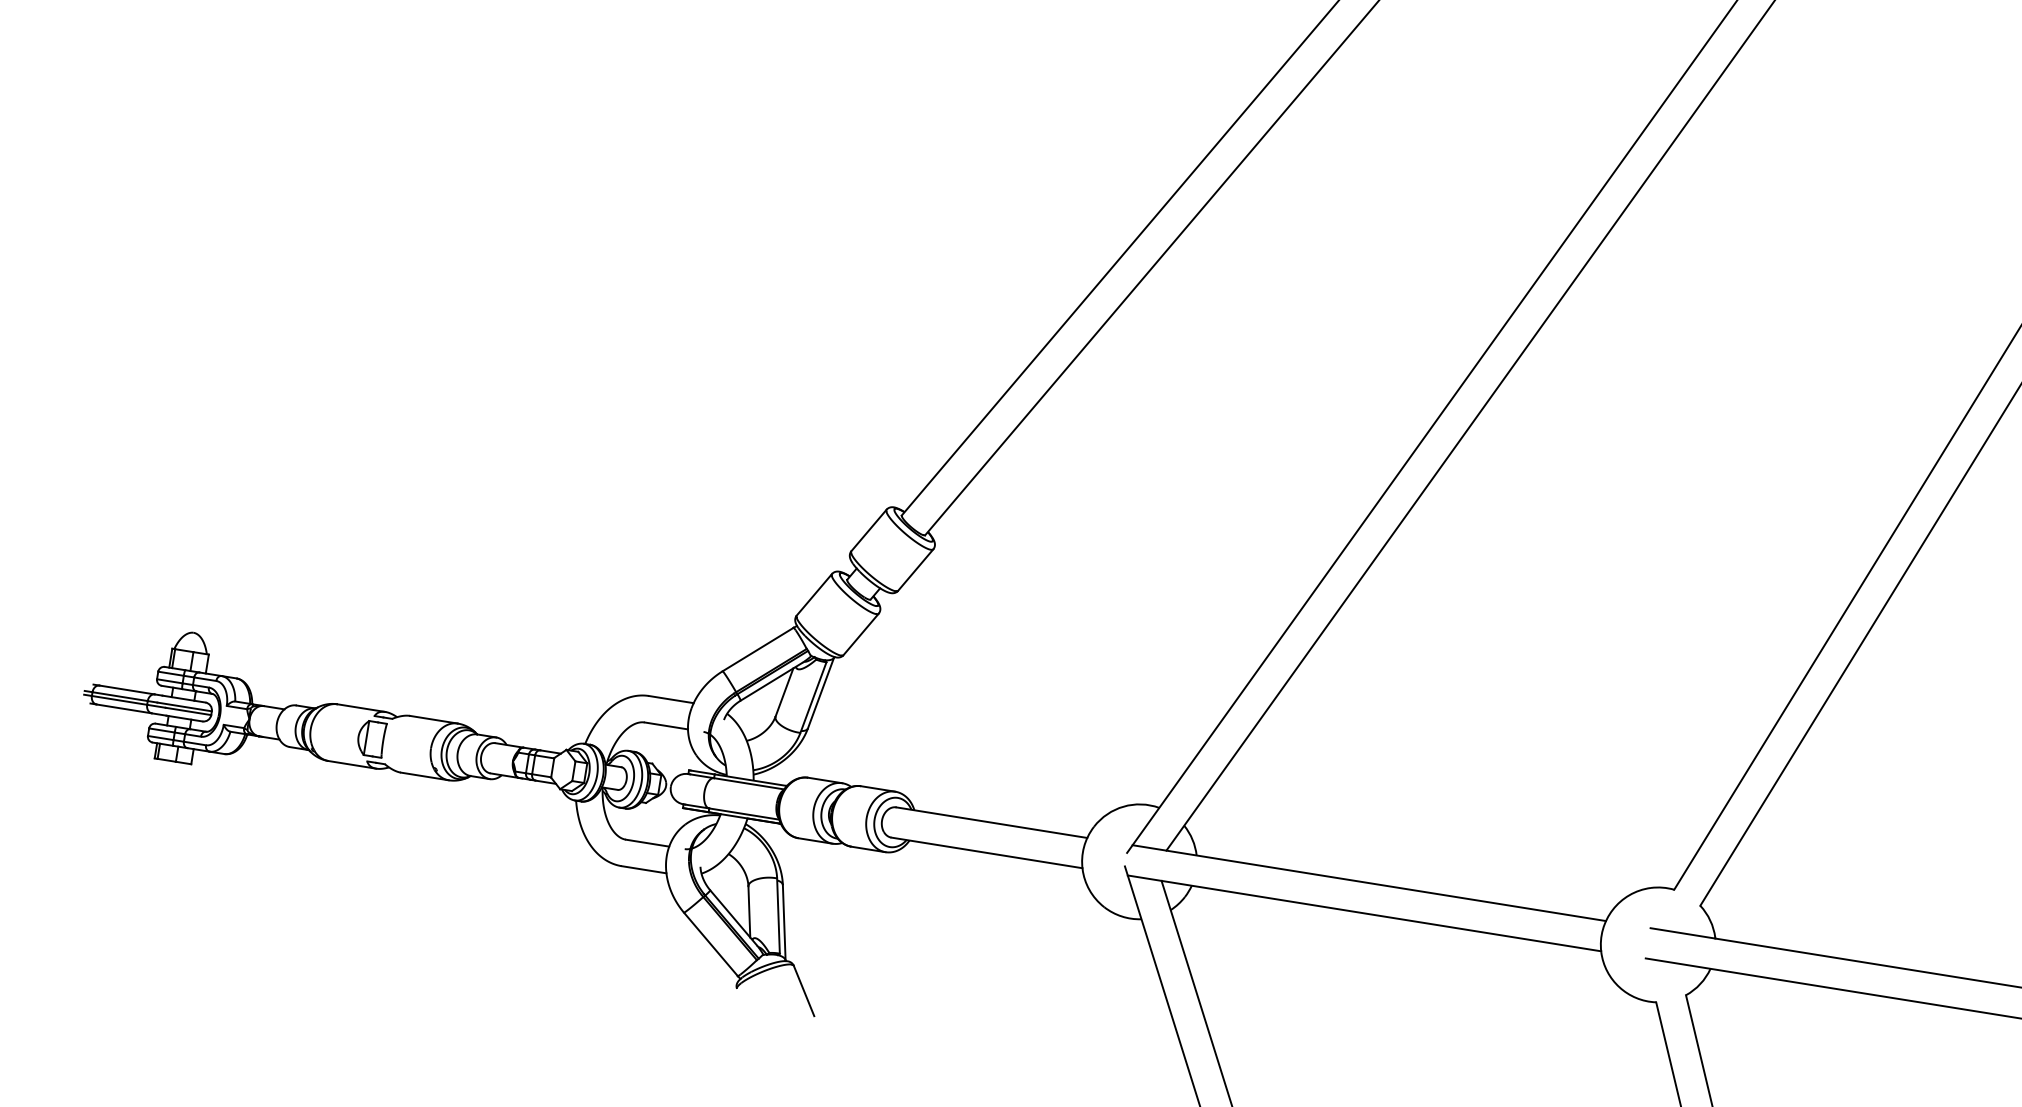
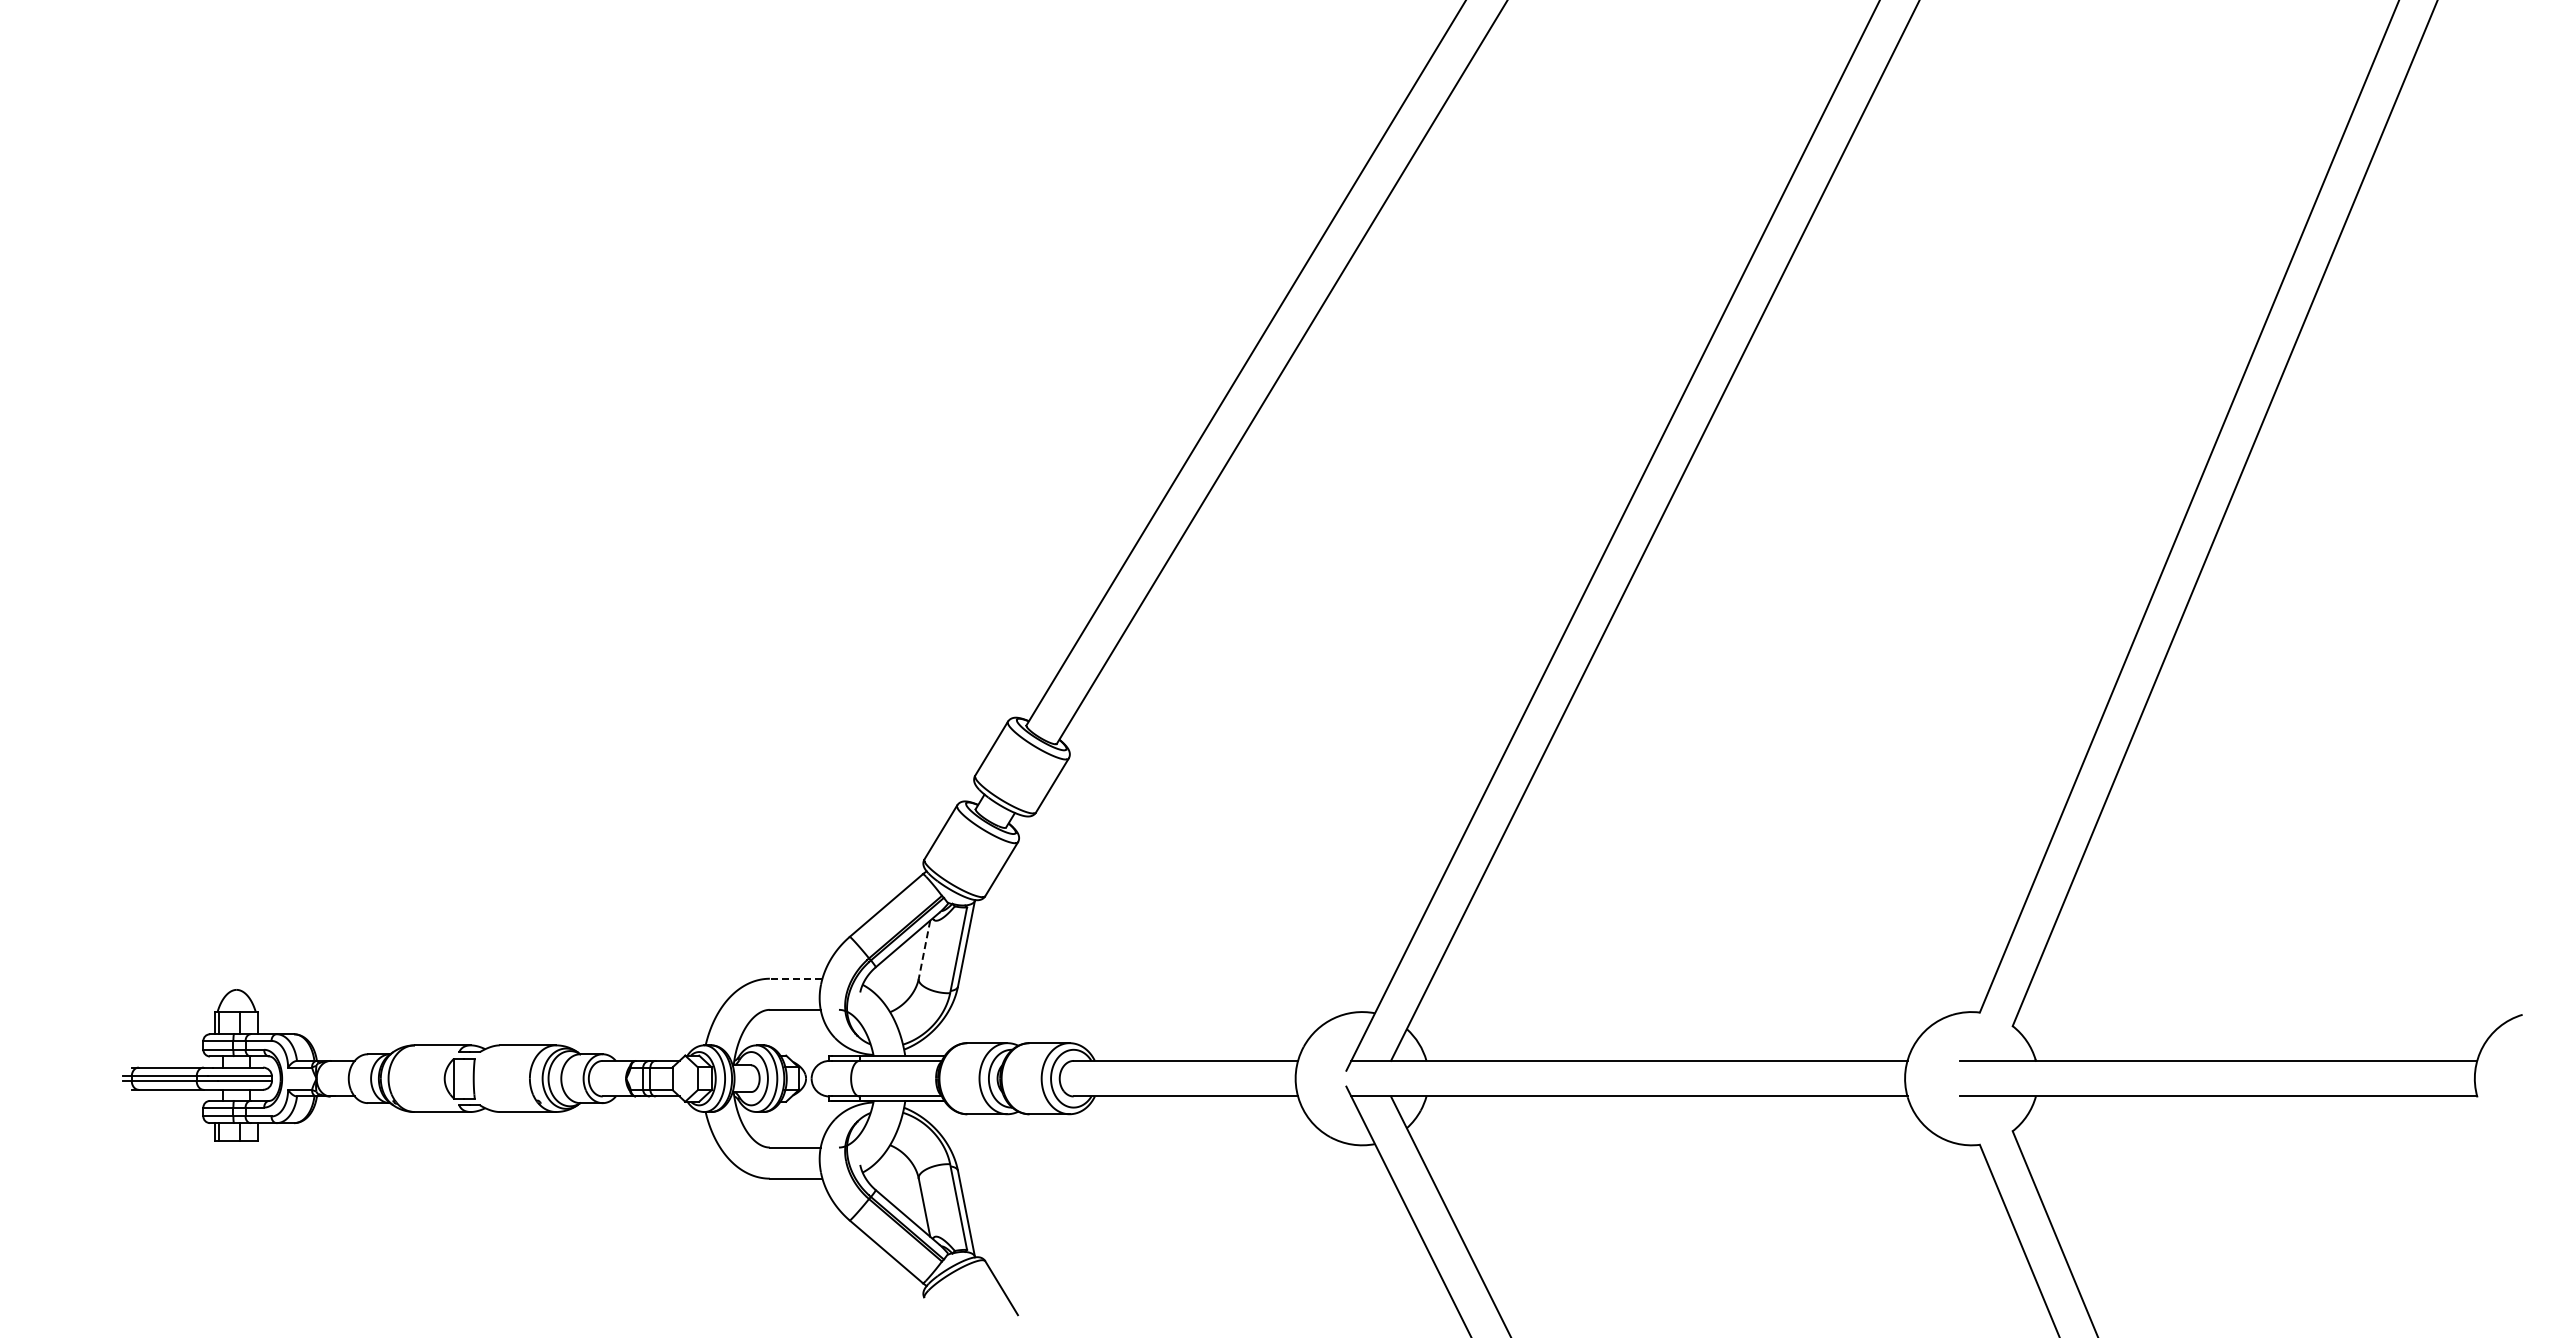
line: (784, 692) -> (924, 949), solid -> dashed
line: (670, 699) -> (795, 978), solid -> dashed

